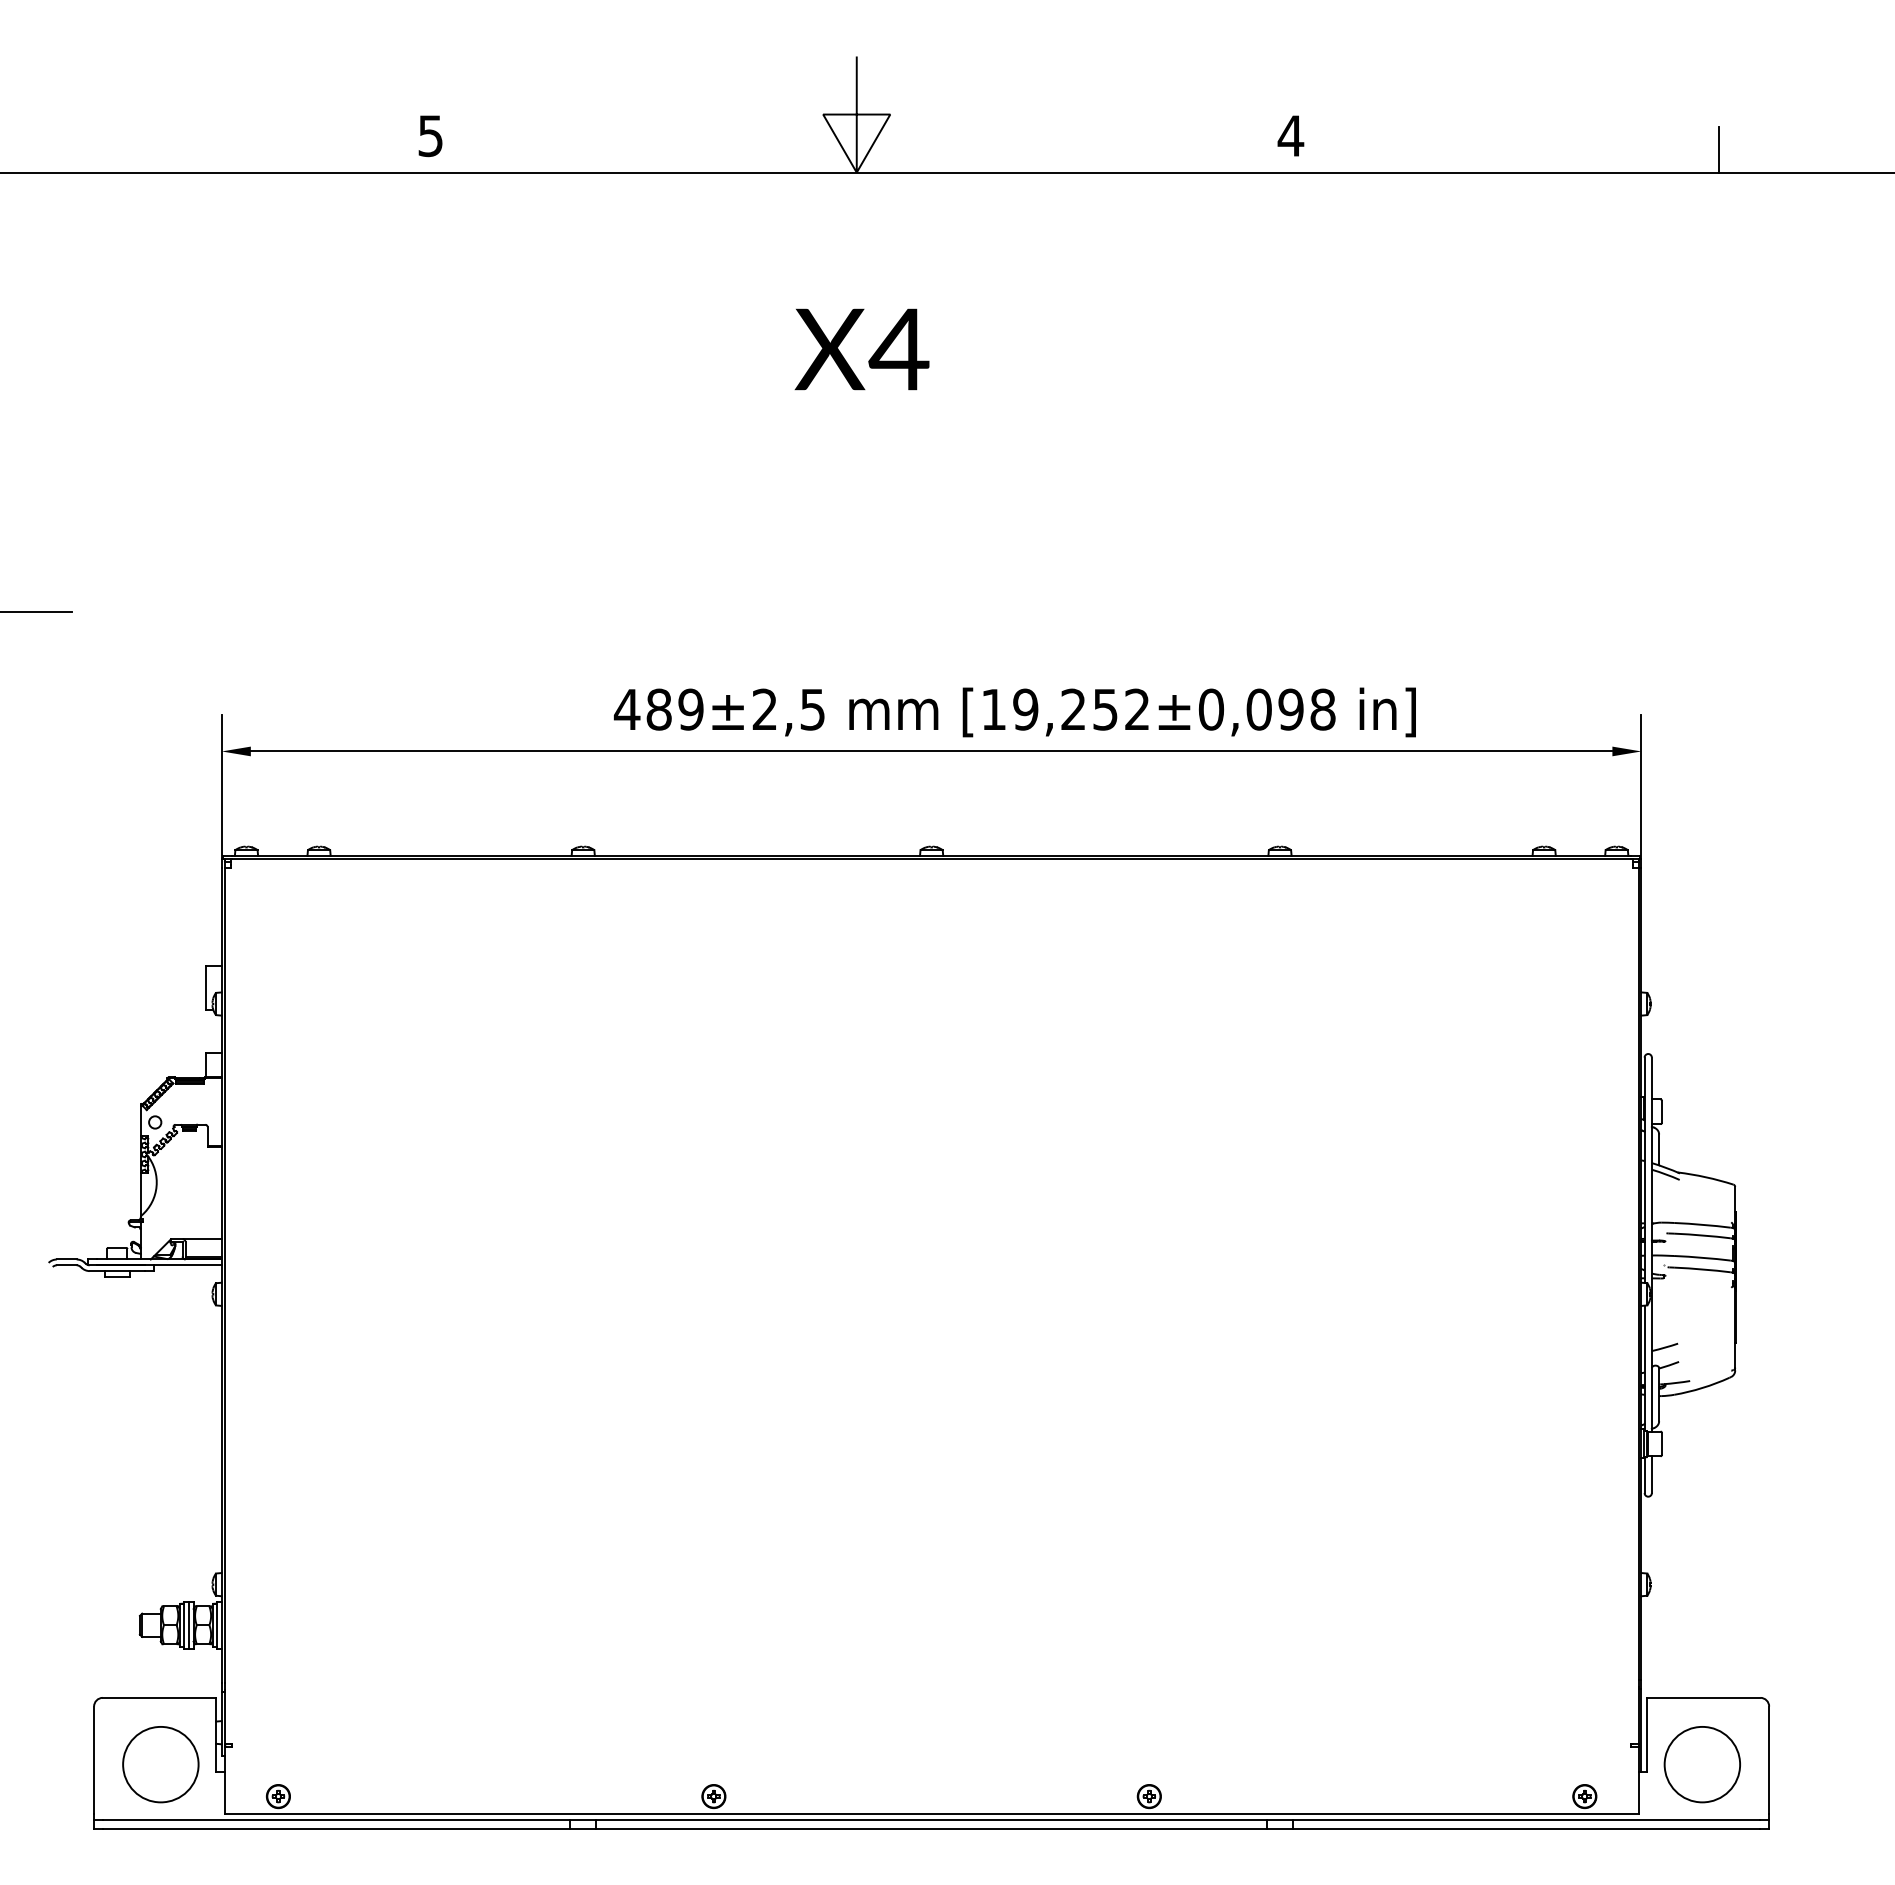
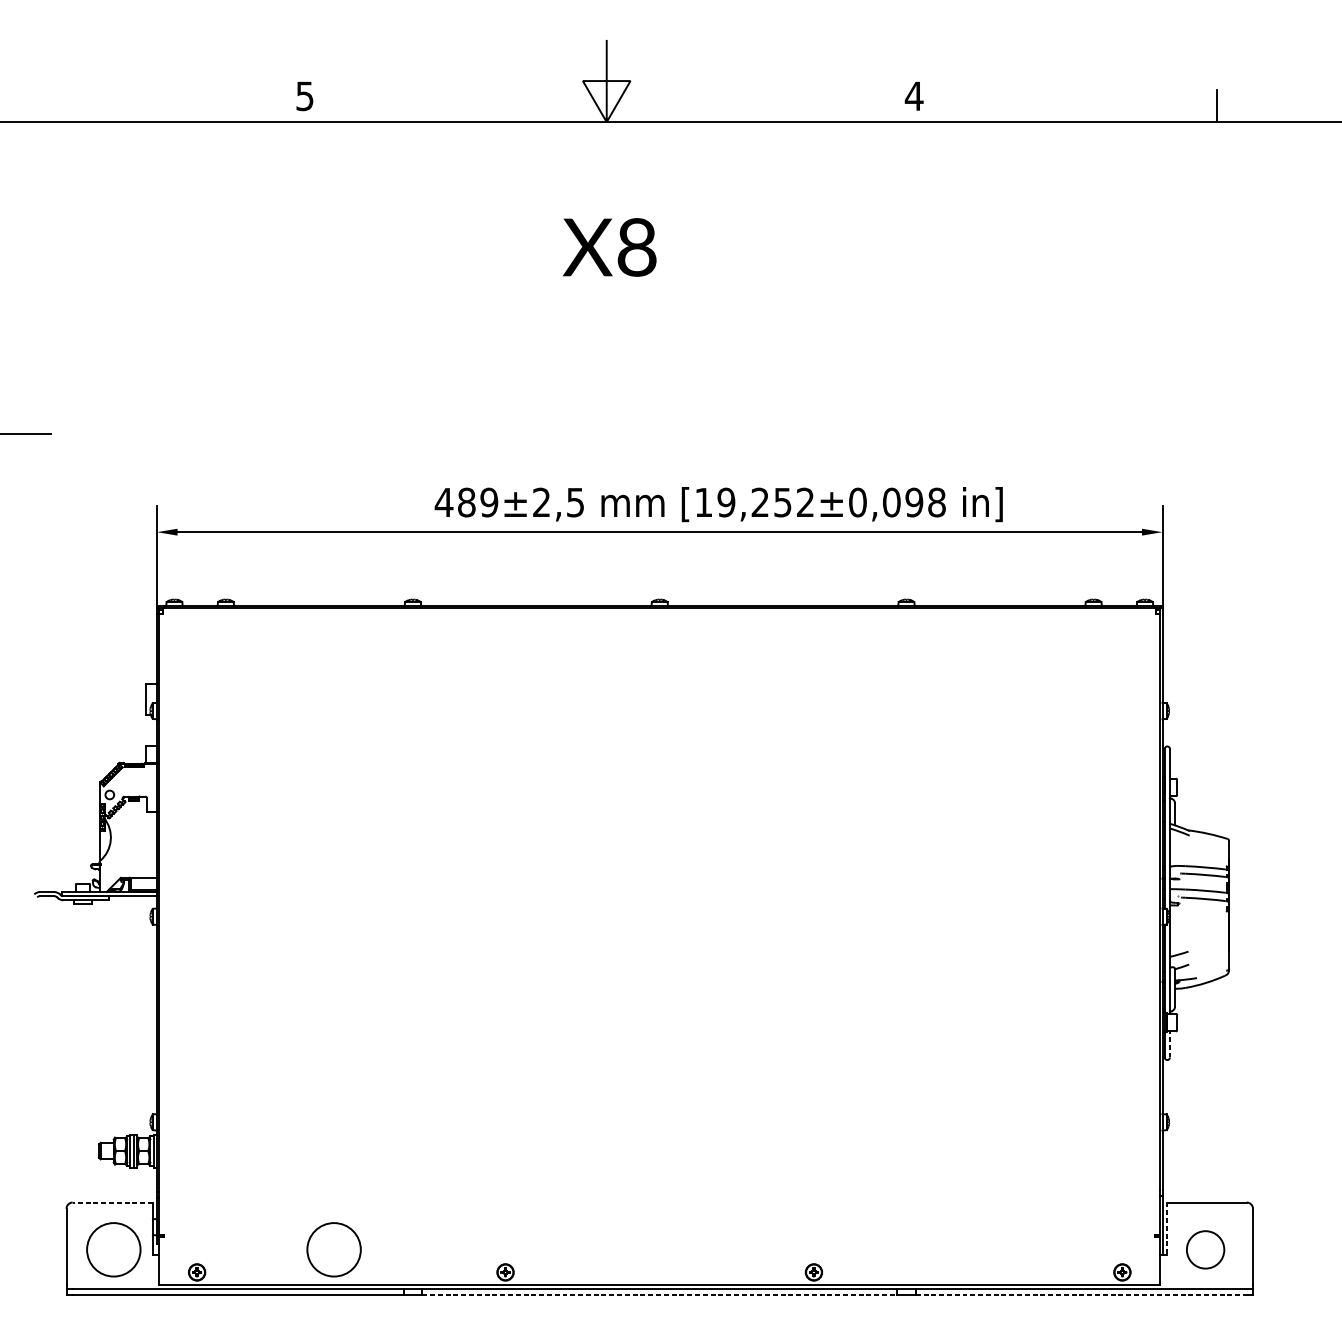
text: (898, 349) -> (636, 247), X4 -> X8
line: (1651, 1474) -> (1169, 1044), solid -> dashed
line: (159, 1697) -> (112, 1202), solid -> dashed
line: (1647, 1735) -> (1166, 1229), solid -> dashed
circle: (471, 1764) -> (333, 1249), added
circle: (1701, 1764) -> (1205, 1249), size x0.7
line: (932, 1828) -> (660, 1295), solid -> dashed
line: (1526, 1828) -> (1081, 1295), solid -> dashed

